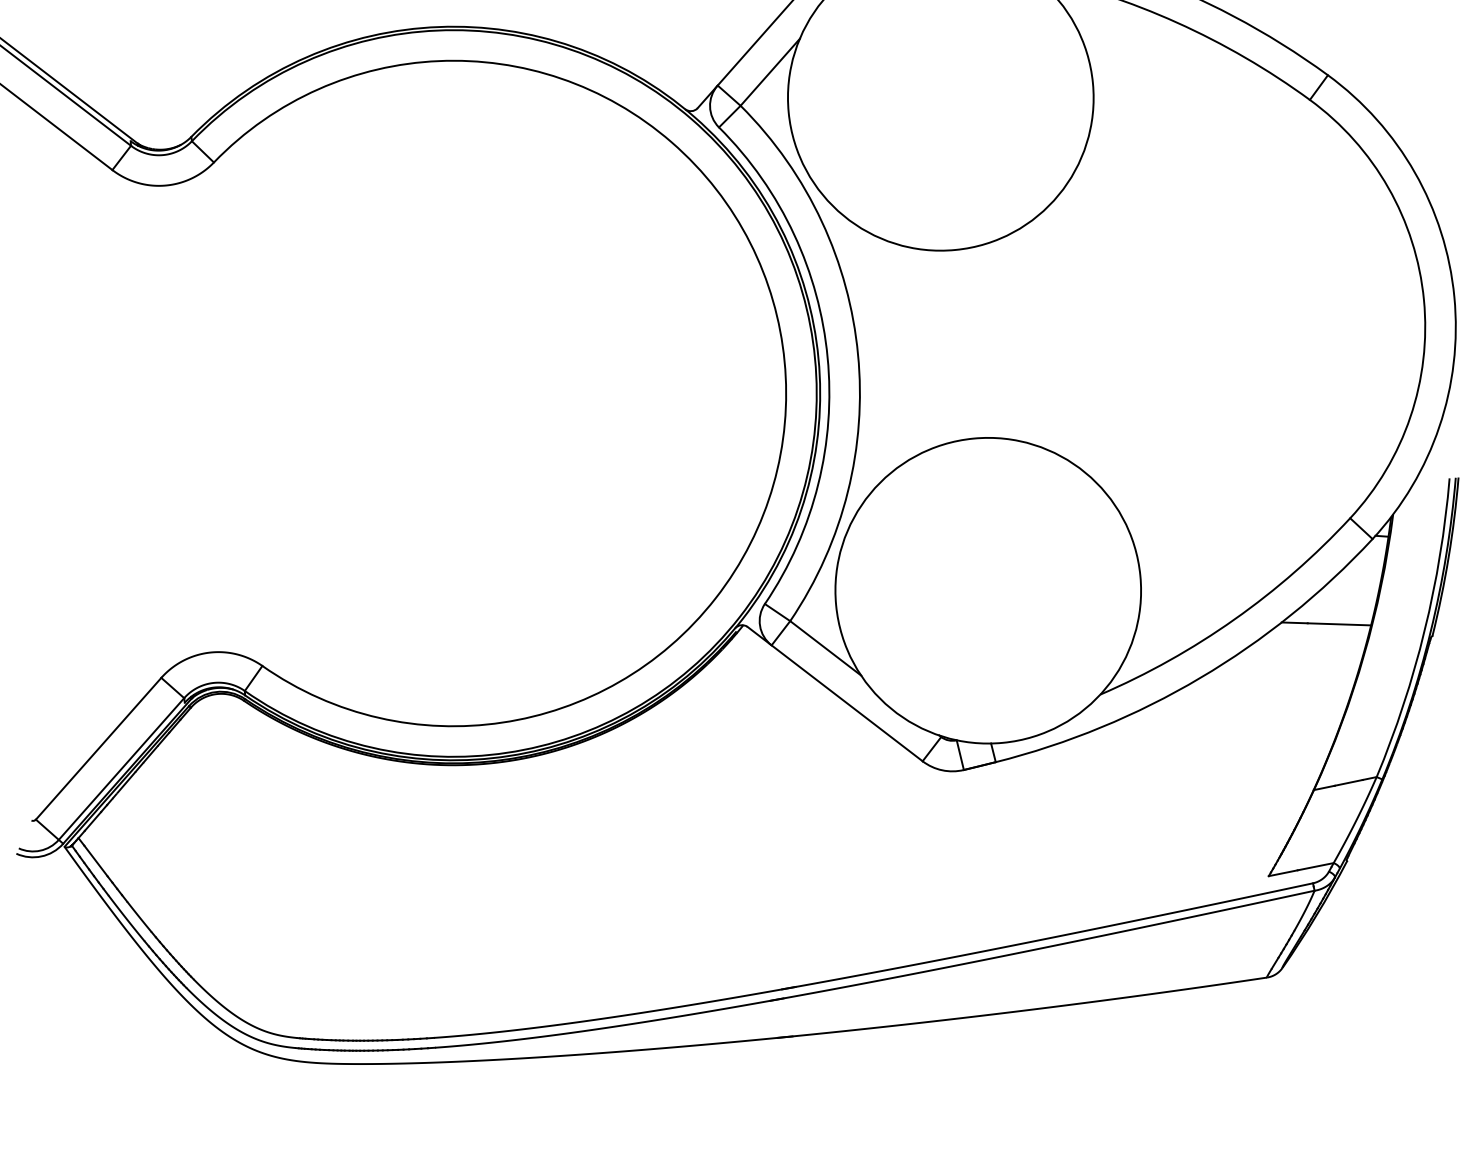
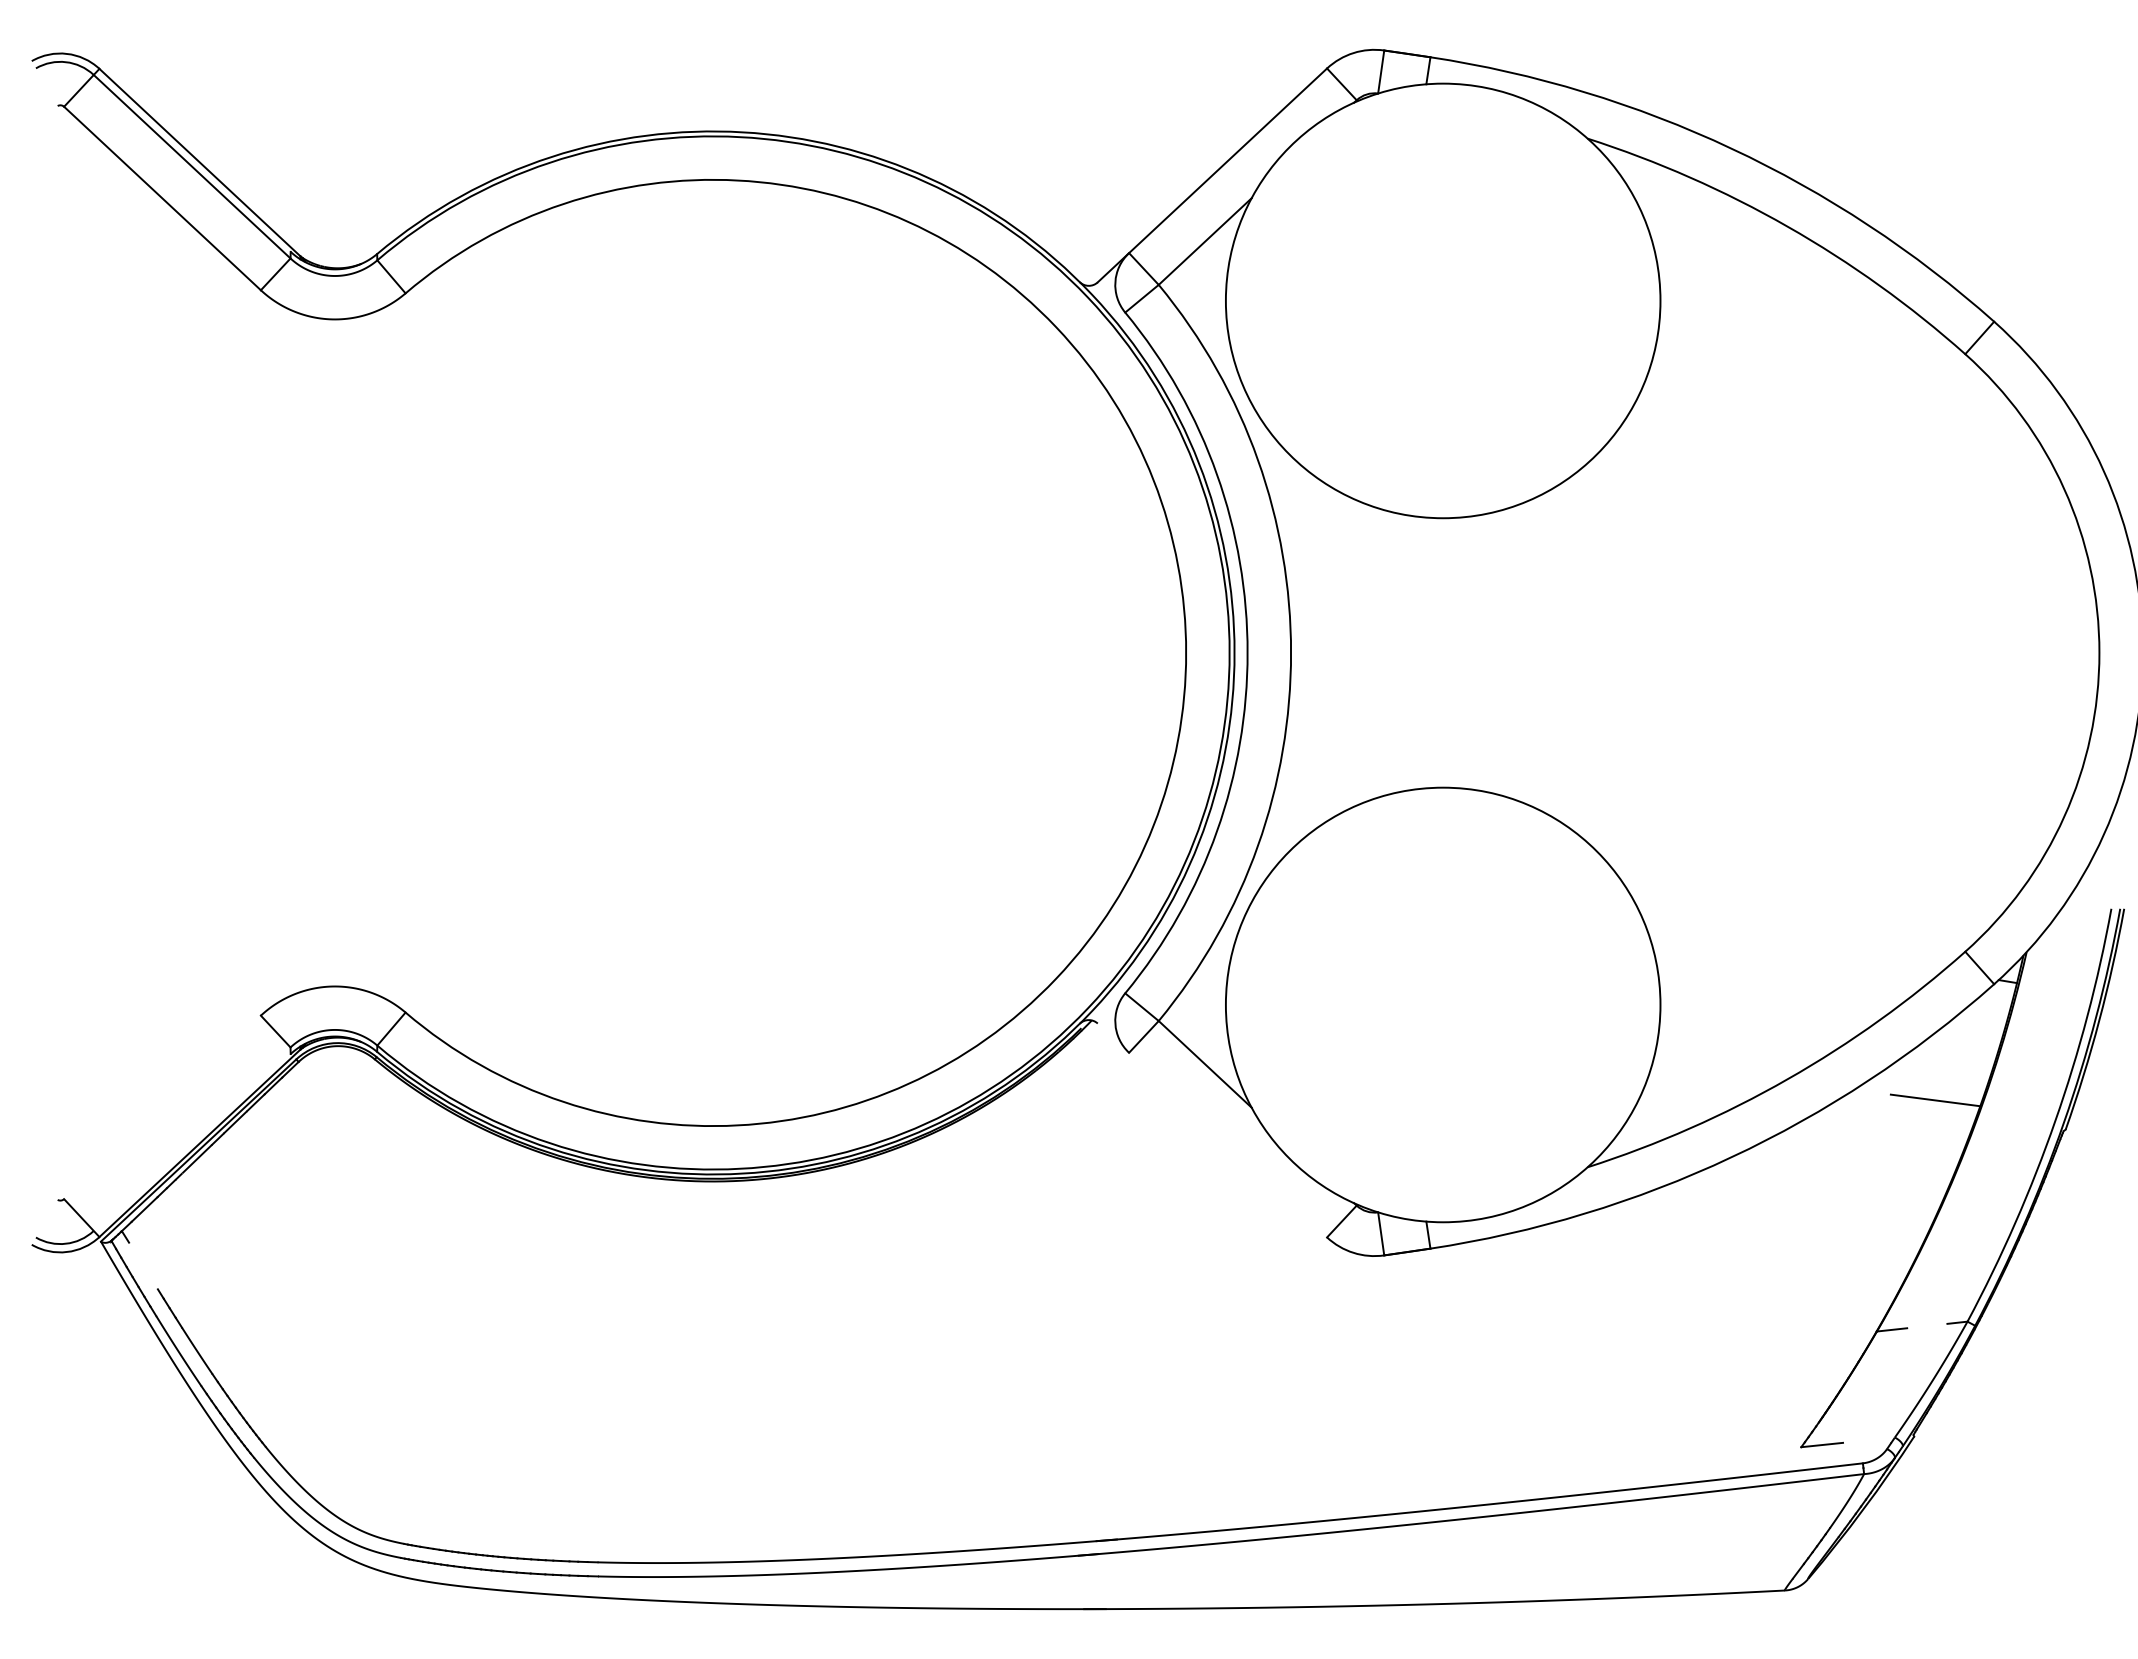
line: (1294, 622) -> (1872, 1091), removed
line: (835, 694) -> (1212, 1130), removed
line: (98, 748) -> (162, 1107), removed
line: (121, 768) -> (191, 1138), removed
line: (1348, 782) -> (1927, 1325), removed
line: (95, 860) -> (143, 1265), removed
line: (1315, 866) -> (1868, 1439), removed

